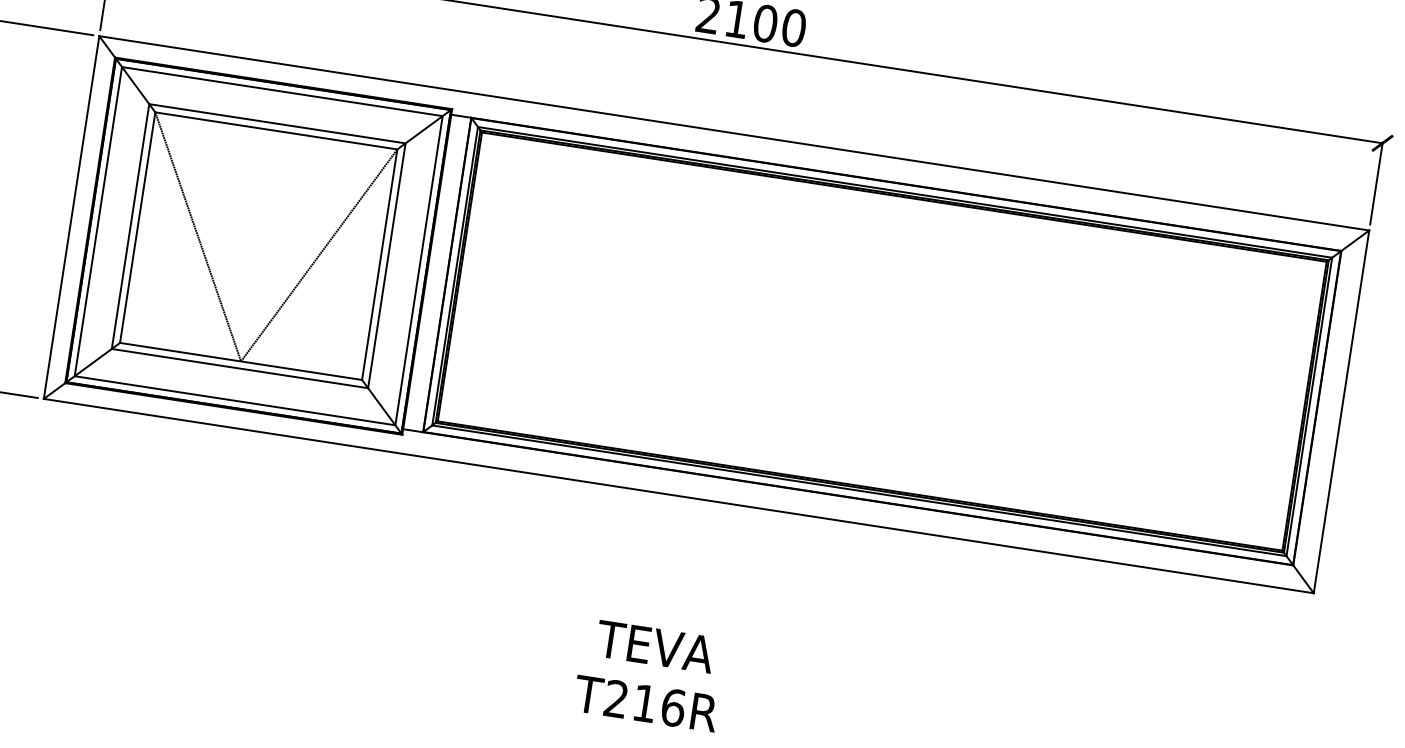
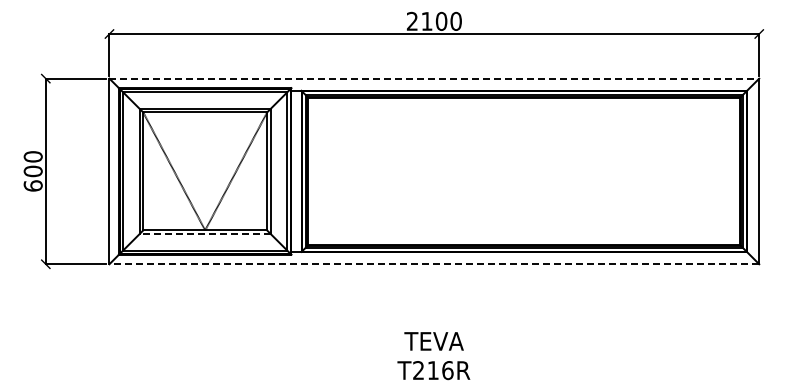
line: (734, 133) -> (434, 78), solid -> dashed
line: (240, 369) -> (205, 234), solid -> dashed
line: (679, 496) -> (434, 264), solid -> dashed

